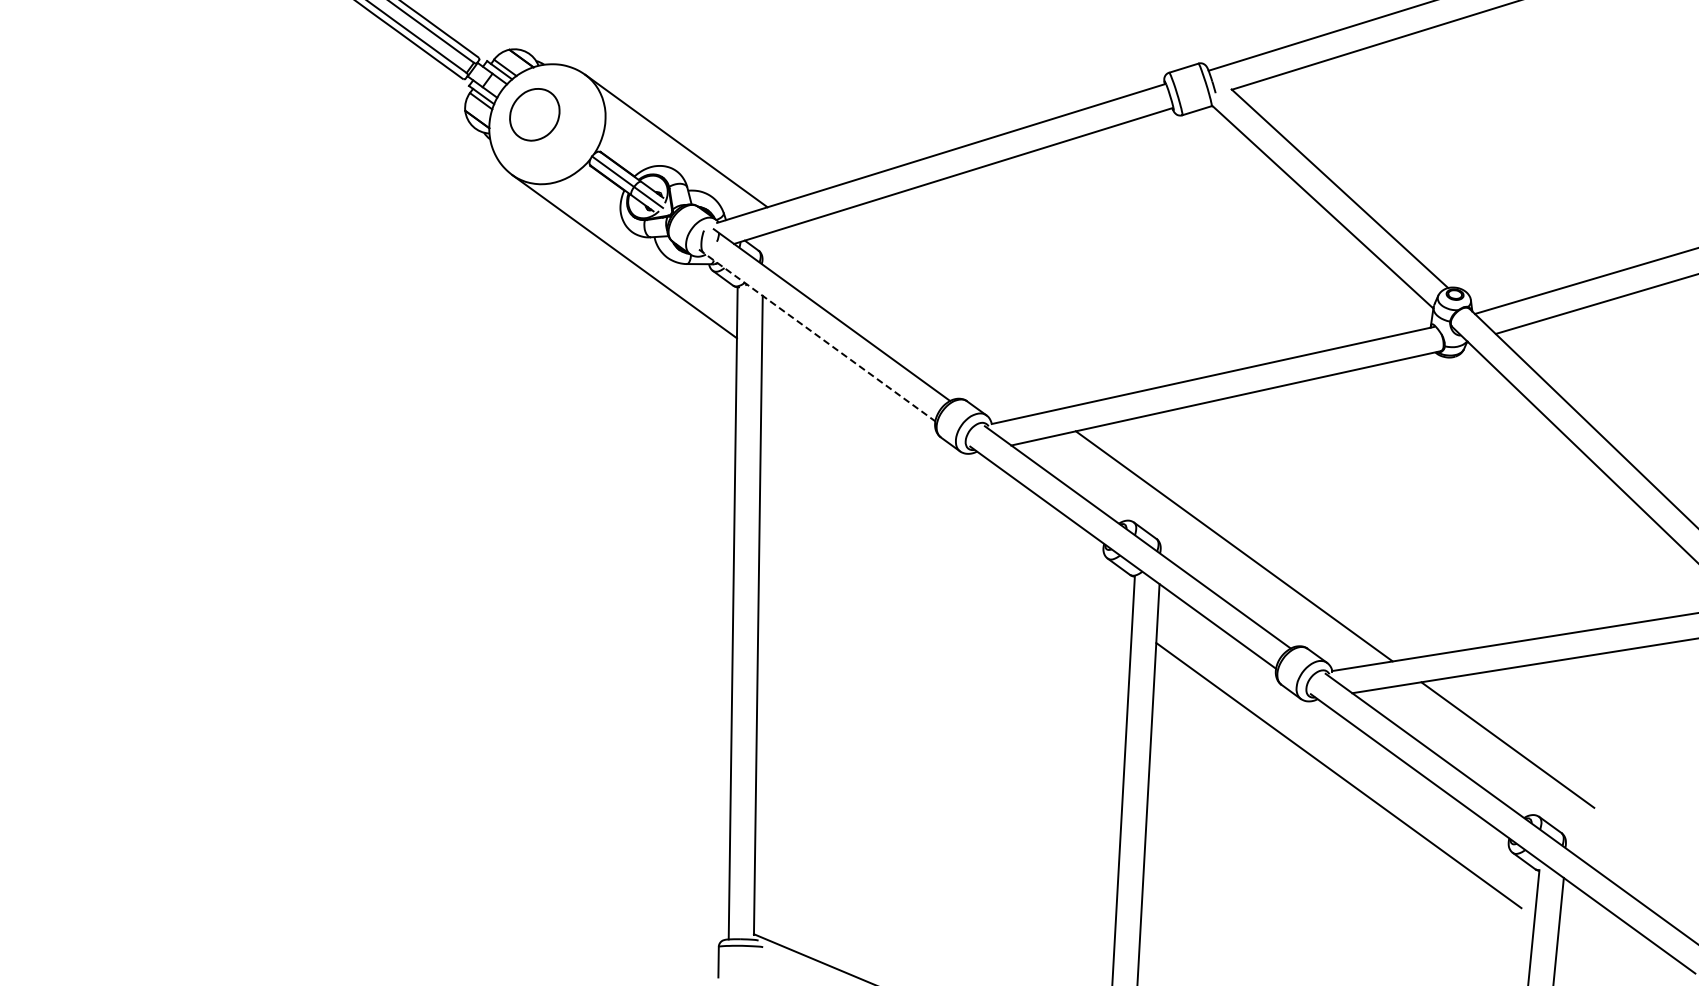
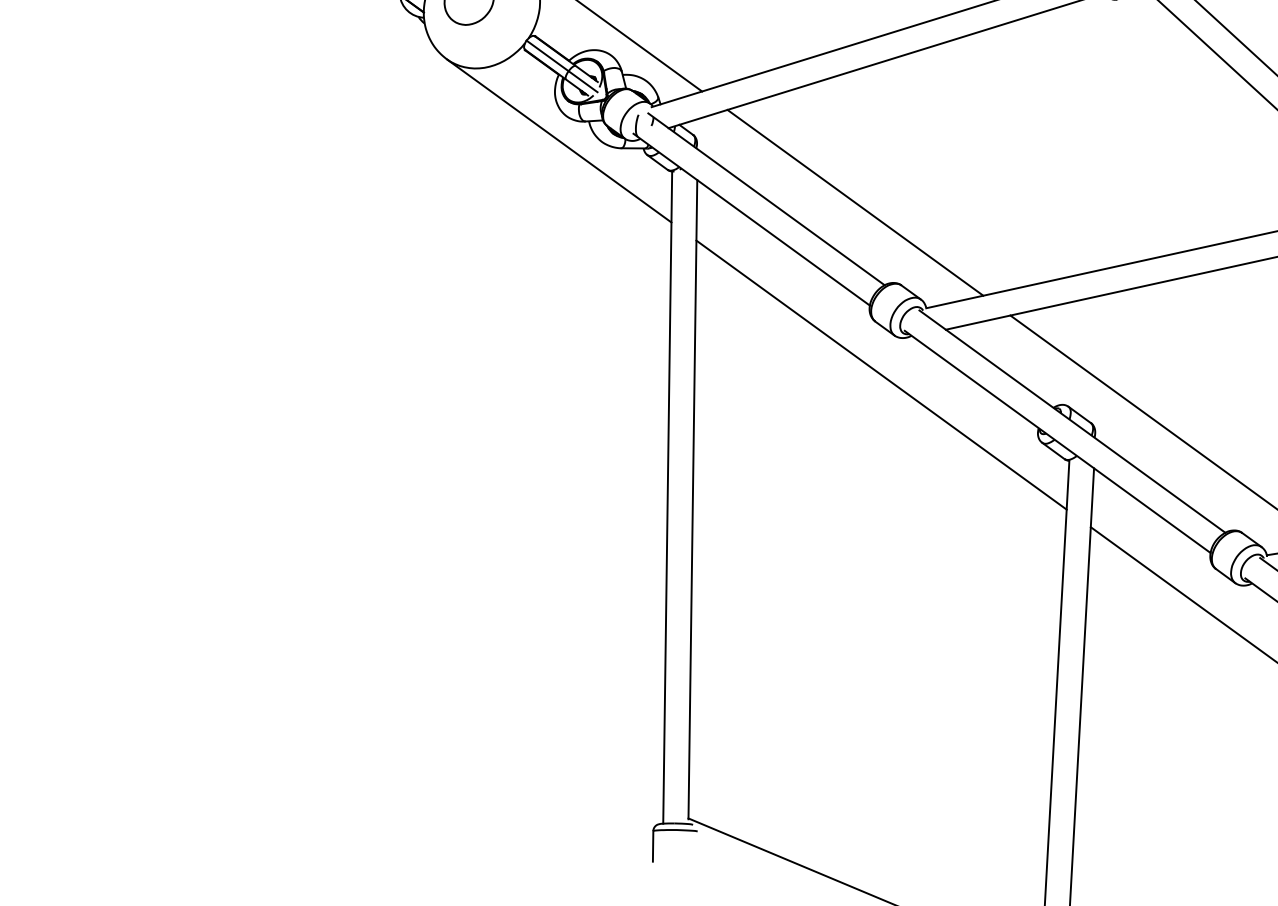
line: (920, 318) -> (855, 202), added
line: (817, 335) -> (752, 219), dashed -> solid
line: (946, 490) -> (881, 374), added

